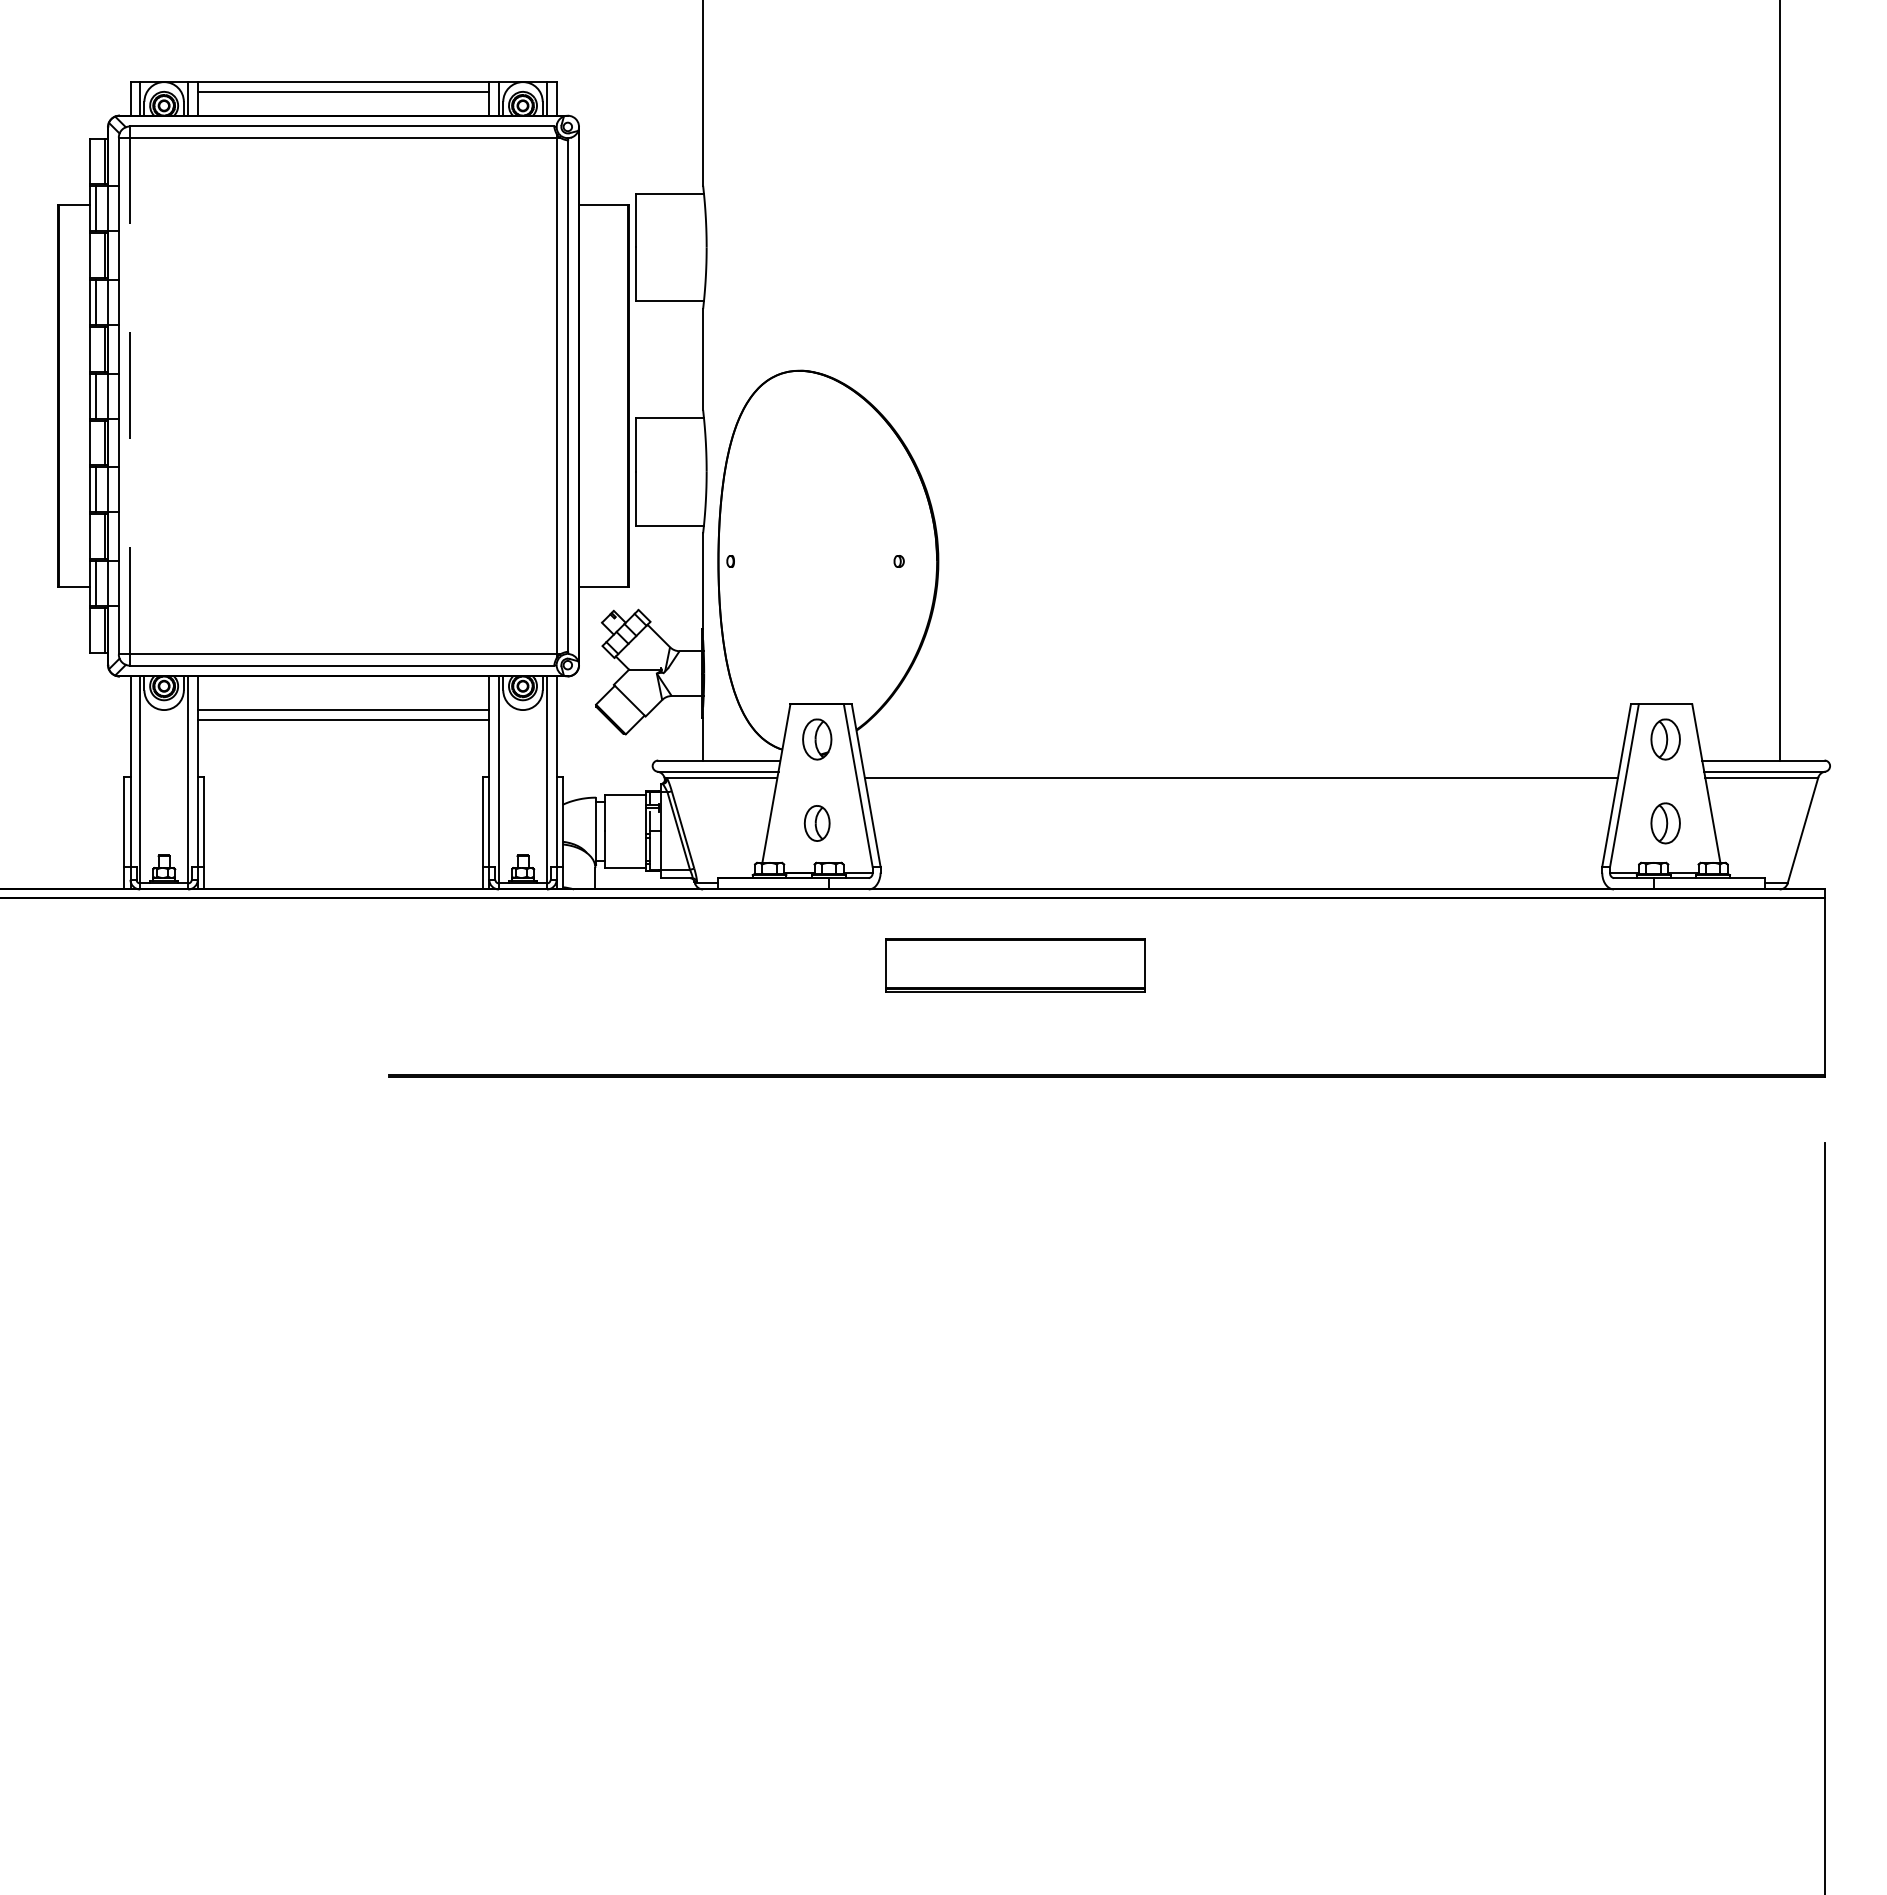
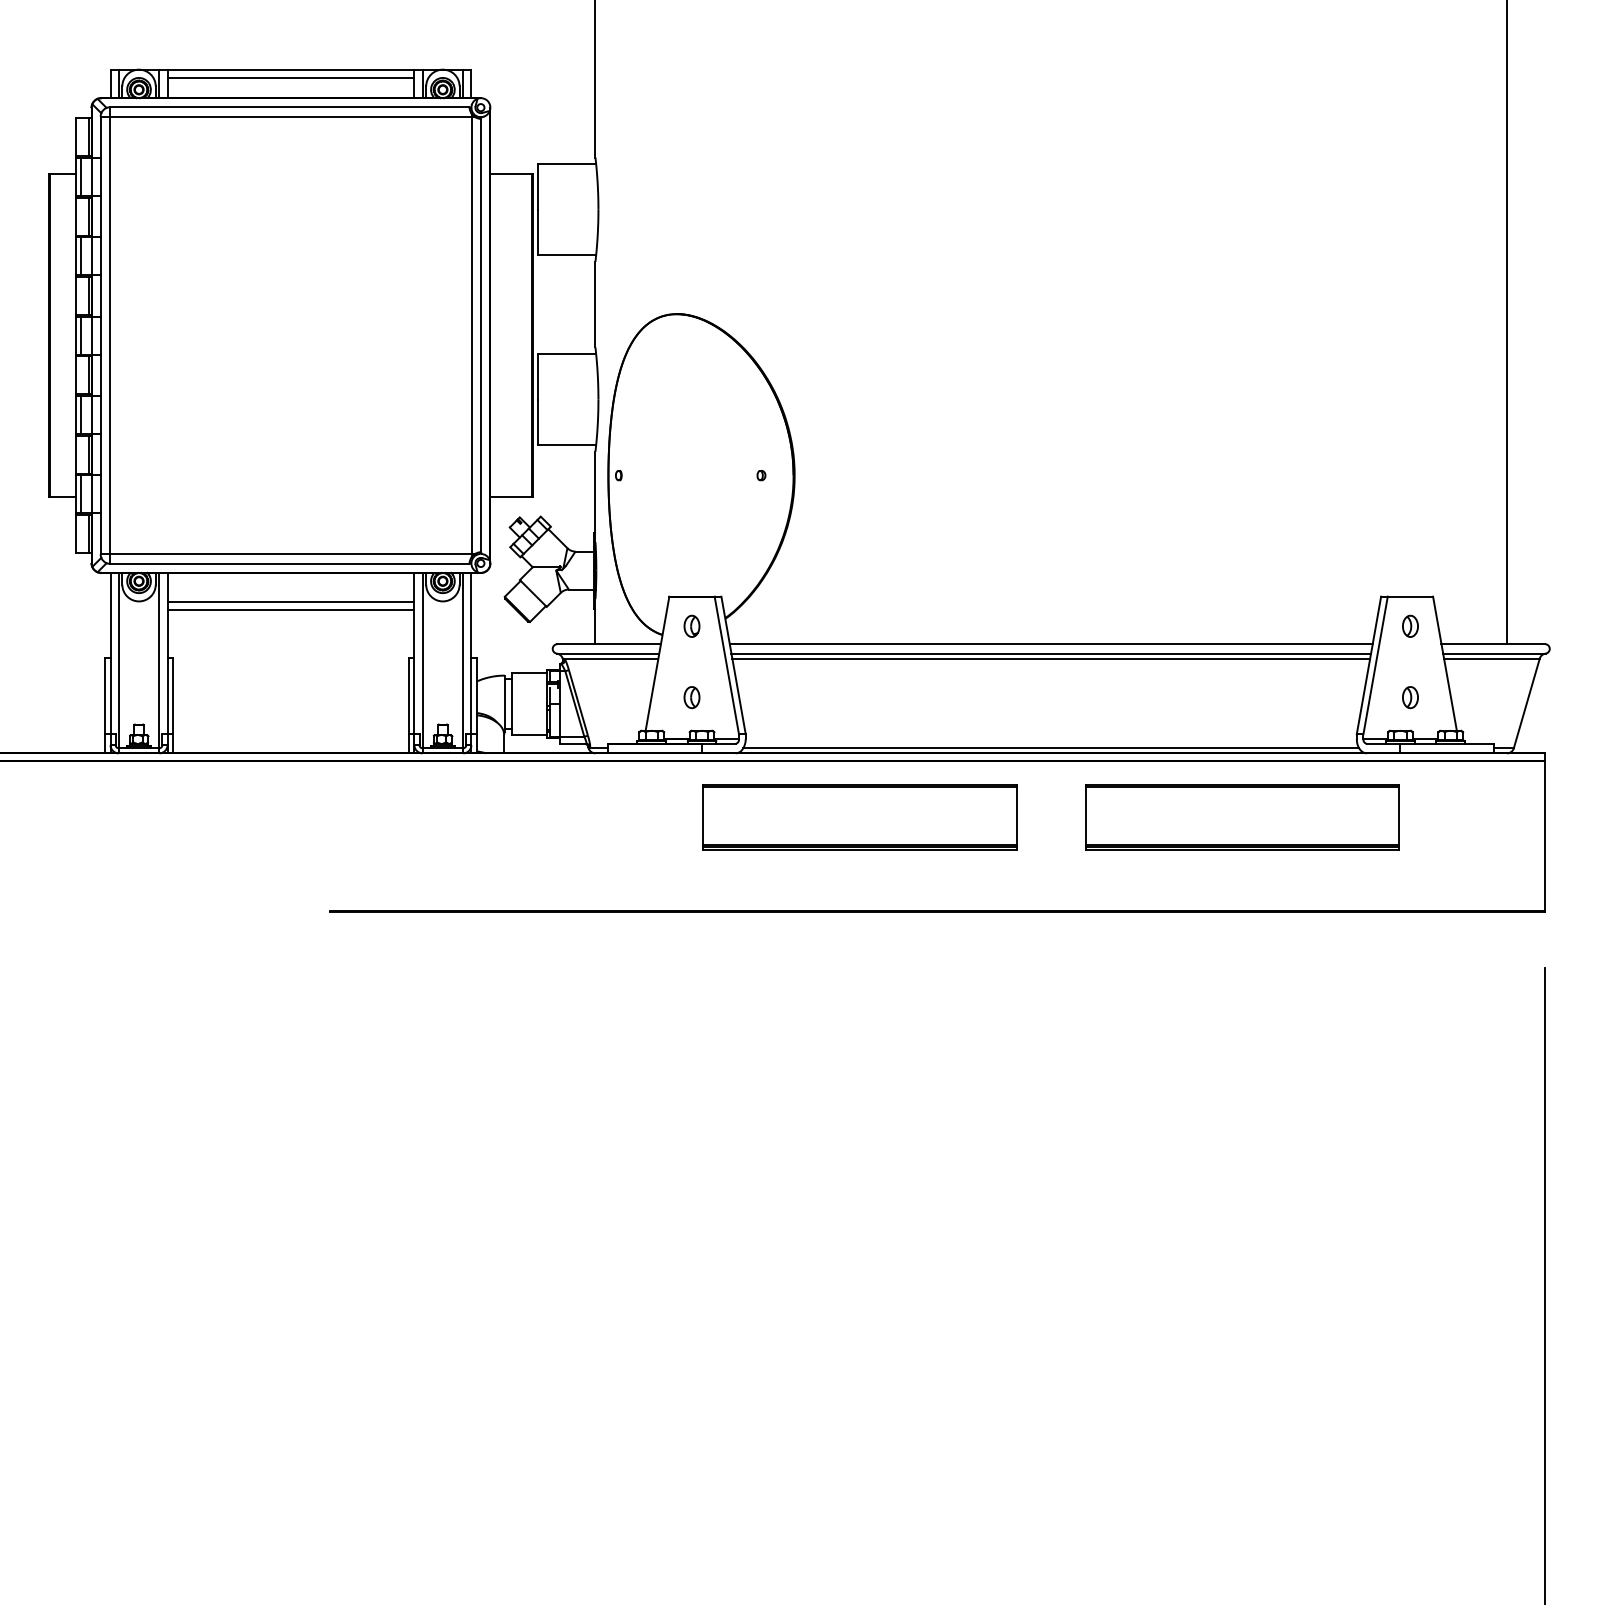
line: (130, 395) -> (110, 335), dashed -> solid
part: (816, 739) -> (691, 626), size x0.62
part: (1665, 739) -> (1410, 626), size x0.62
line: (1240, 760) -> (1050, 644), added
line: (1241, 771) -> (1051, 653), added
part: (816, 823) -> (691, 697), size x0.71
part: (1665, 823) -> (1410, 697), size x0.62
line: (1240, 883) -> (1050, 748), added
part: (1015, 965) -> (859, 817), size x1.43
part: (1466, 965) -> (1241, 817), added

